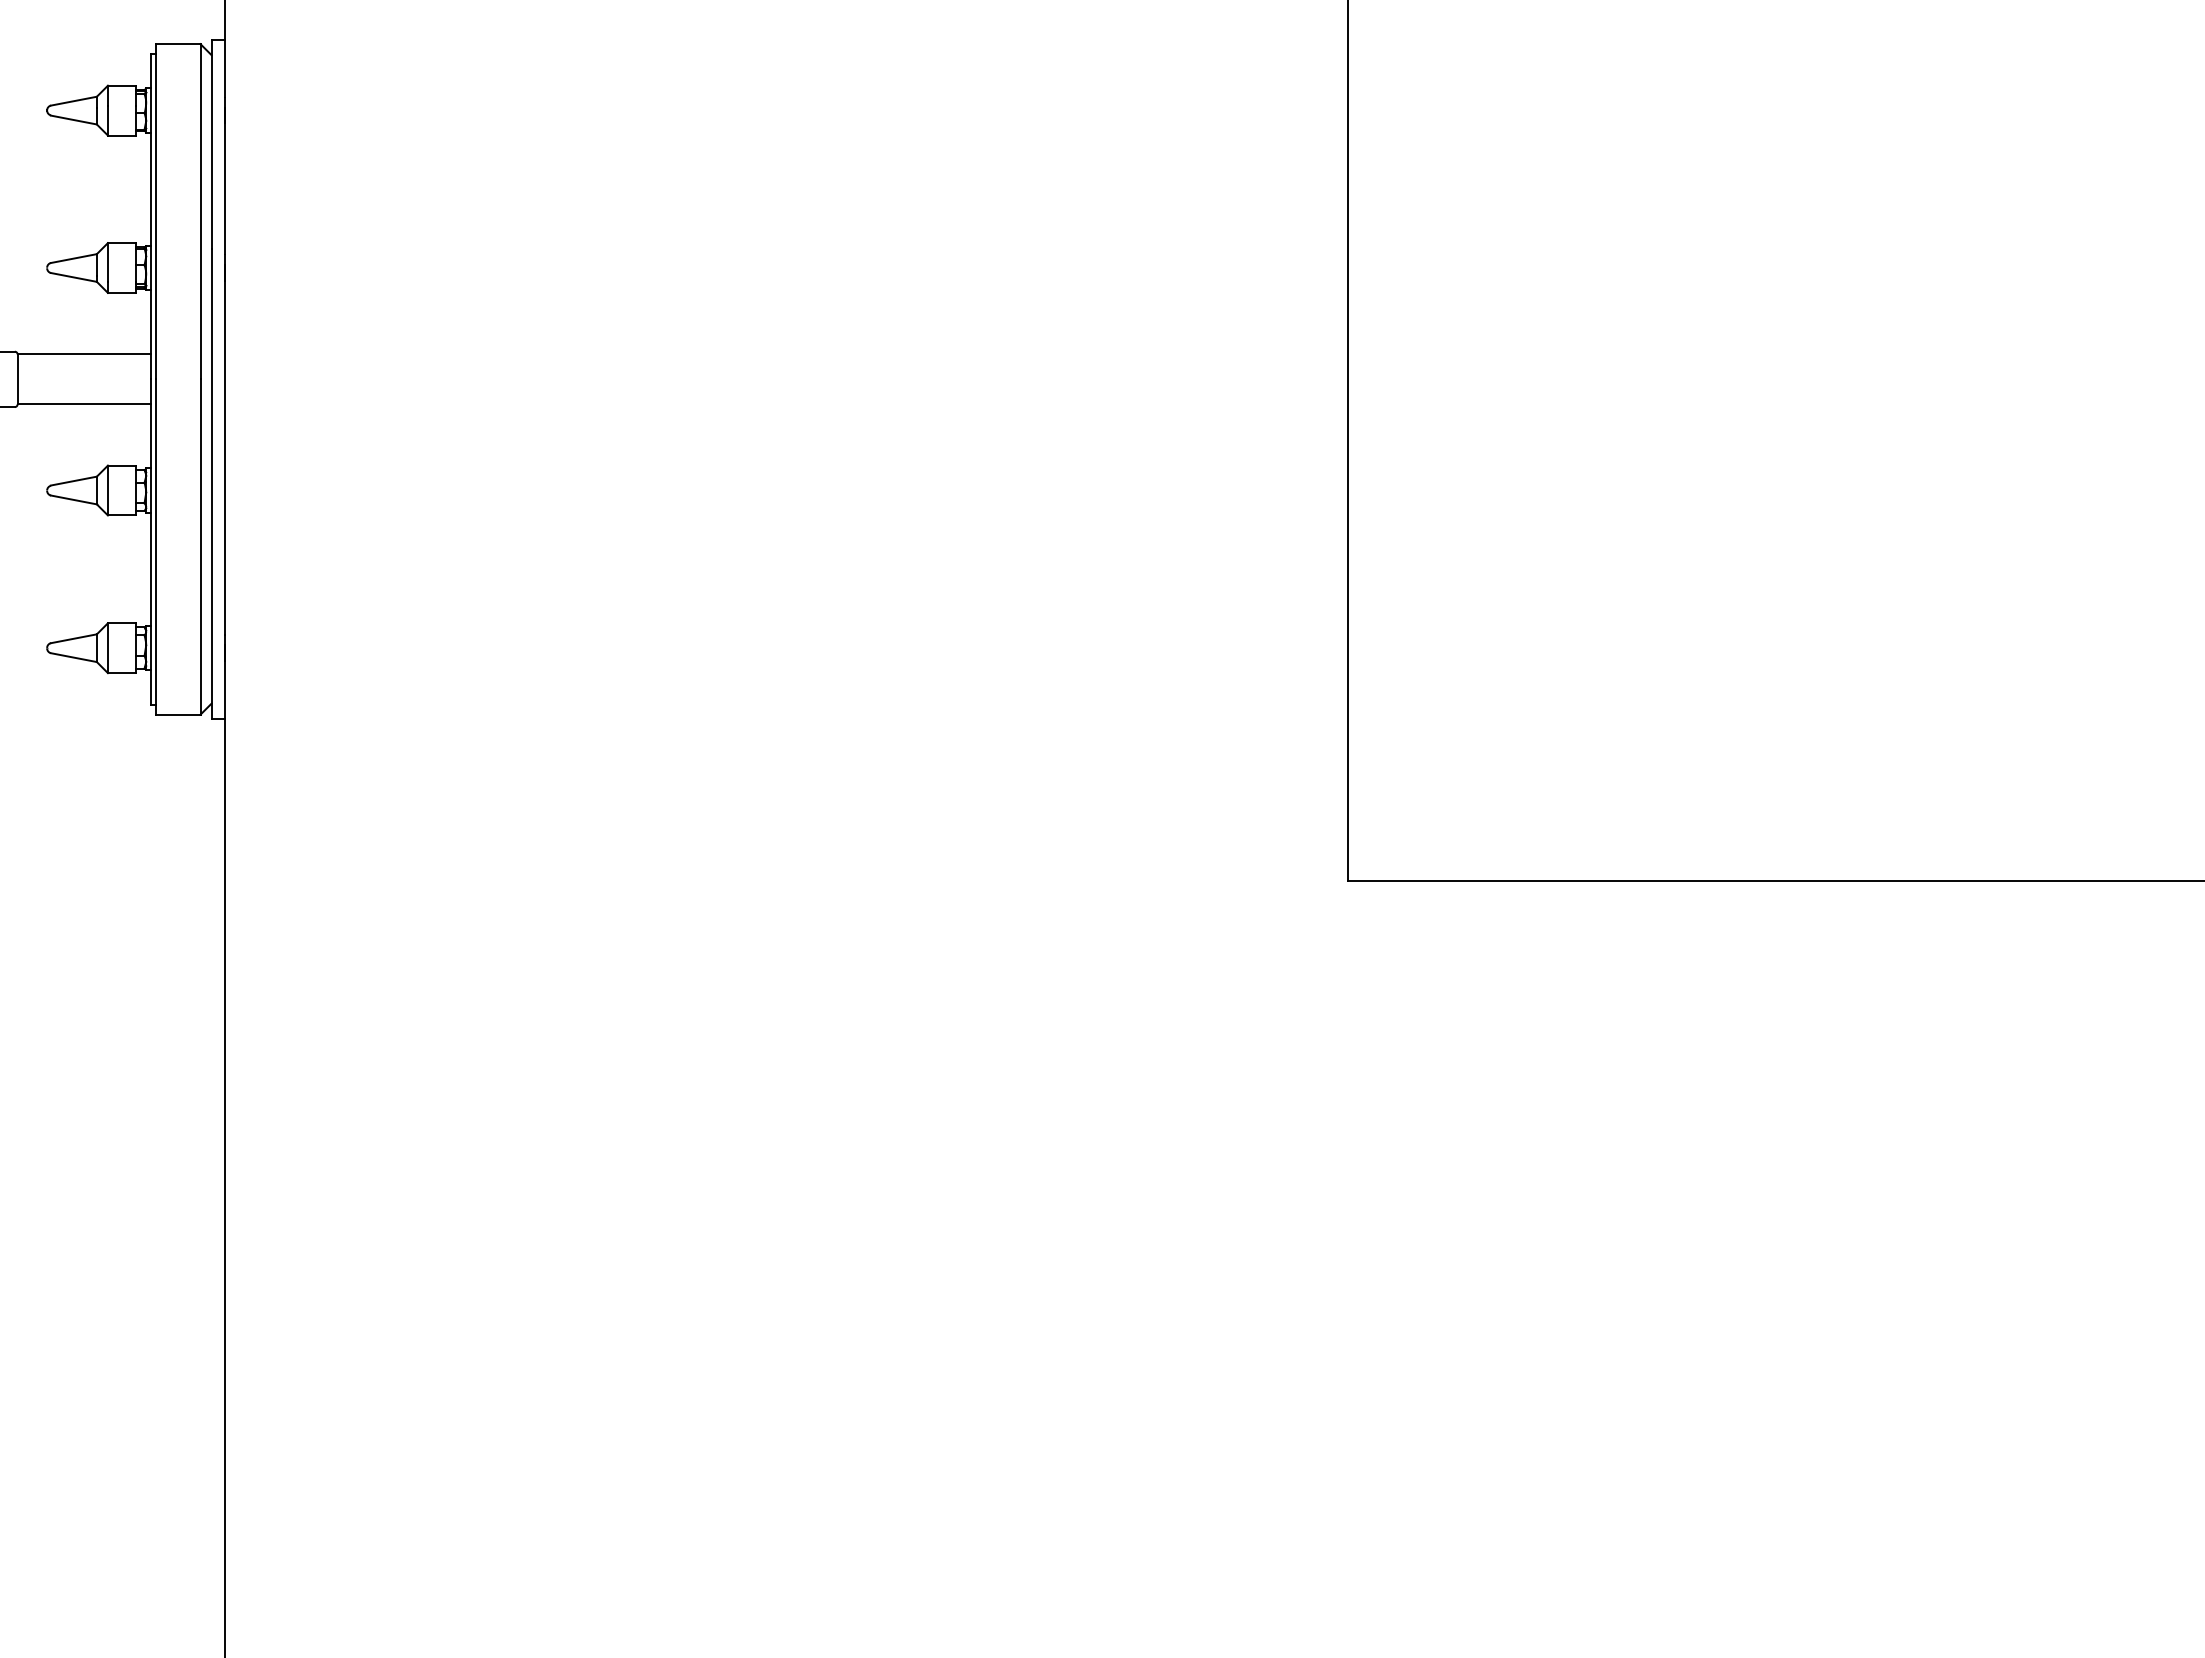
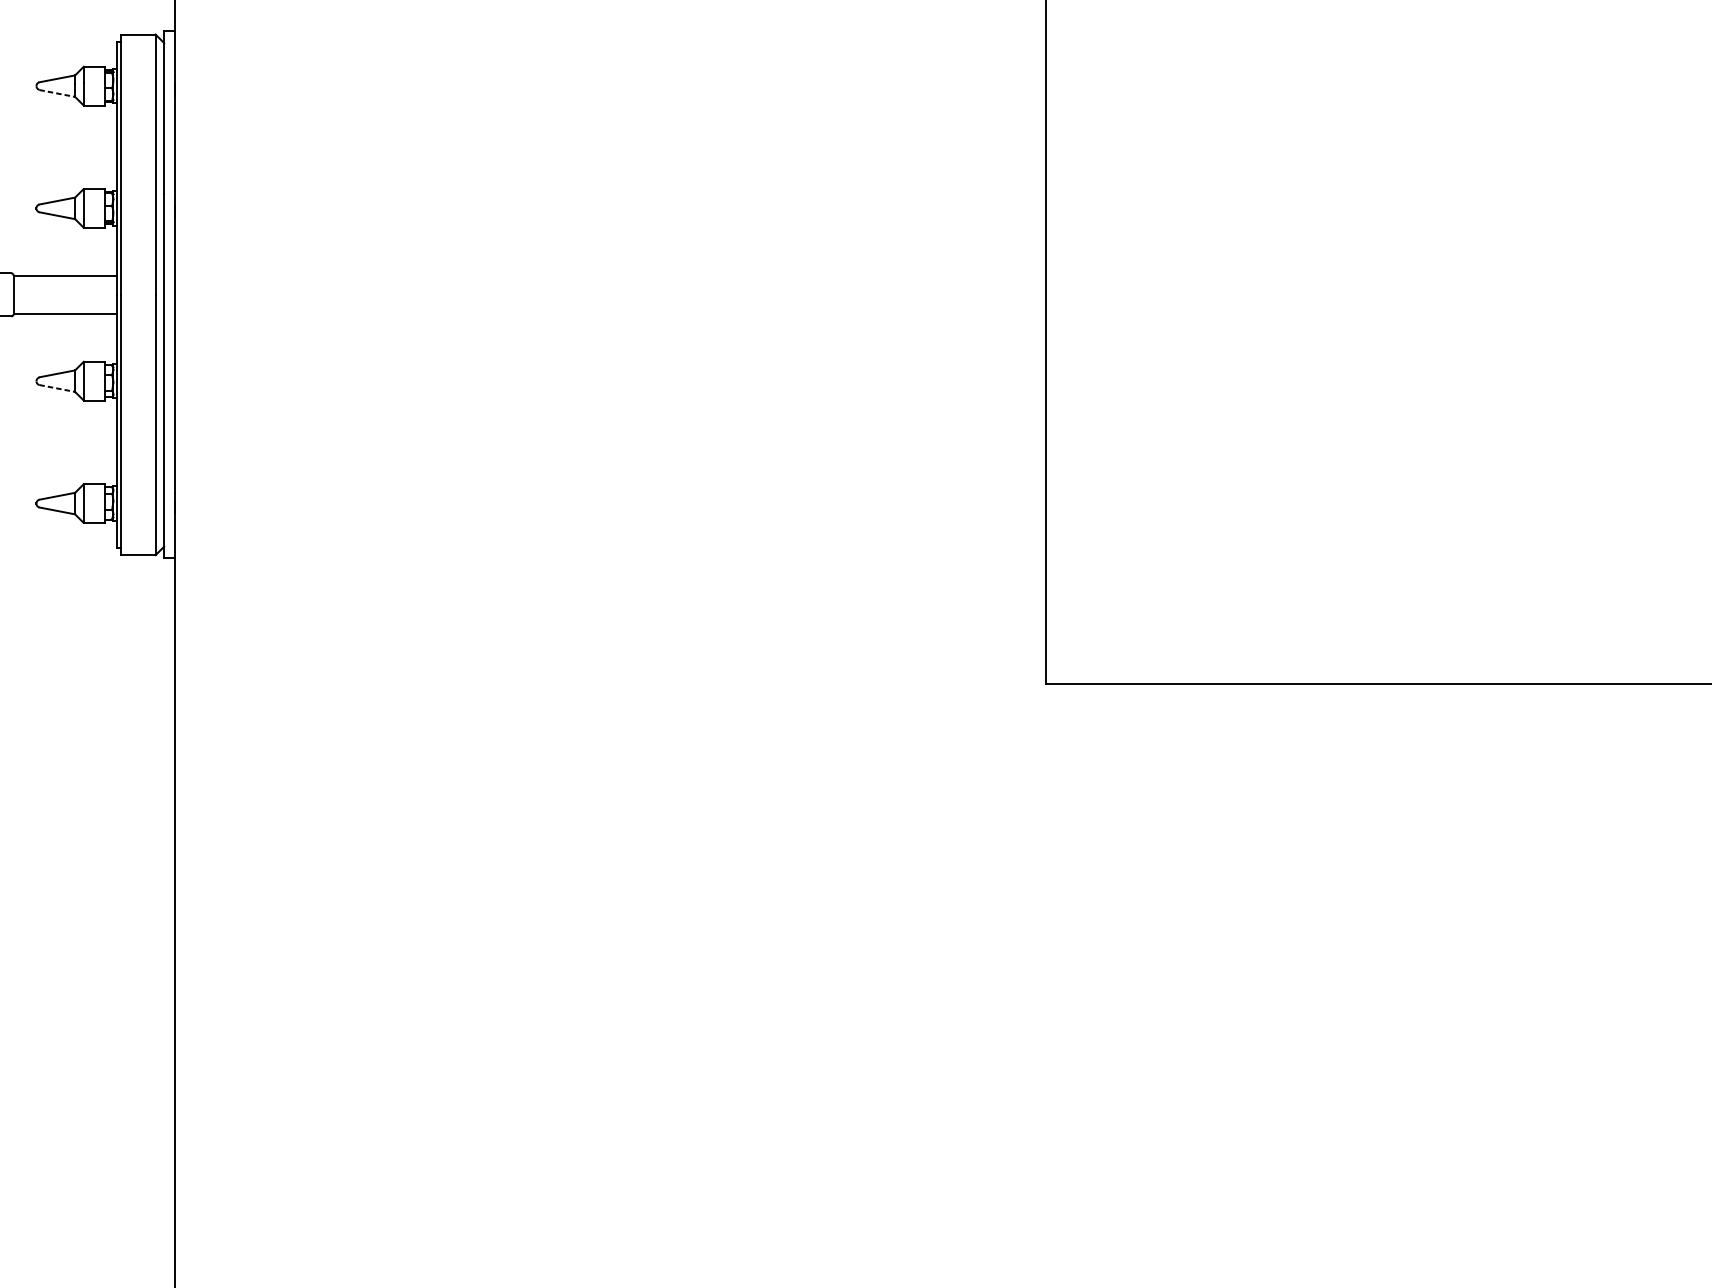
line: (74, 120) -> (57, 93), solid -> dashed
line: (74, 500) -> (57, 388), solid -> dashed

